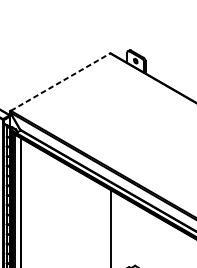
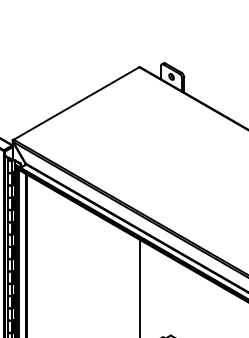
line: (60, 82) -> (76, 103), dashed -> solid

